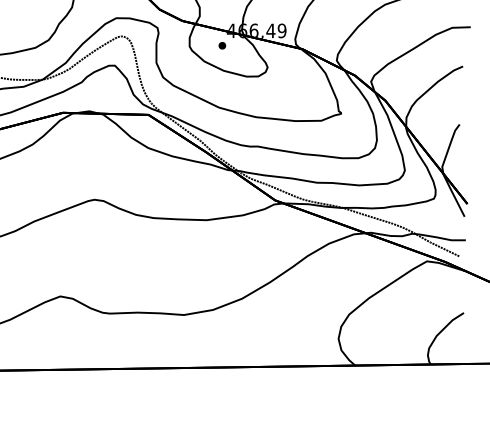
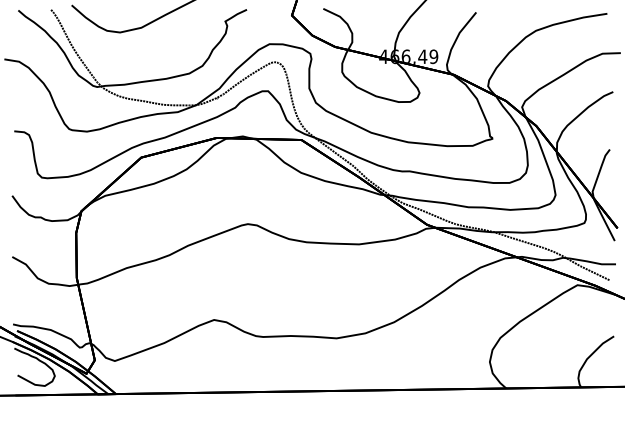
part: (222, 45) -> (374, 71), removed

